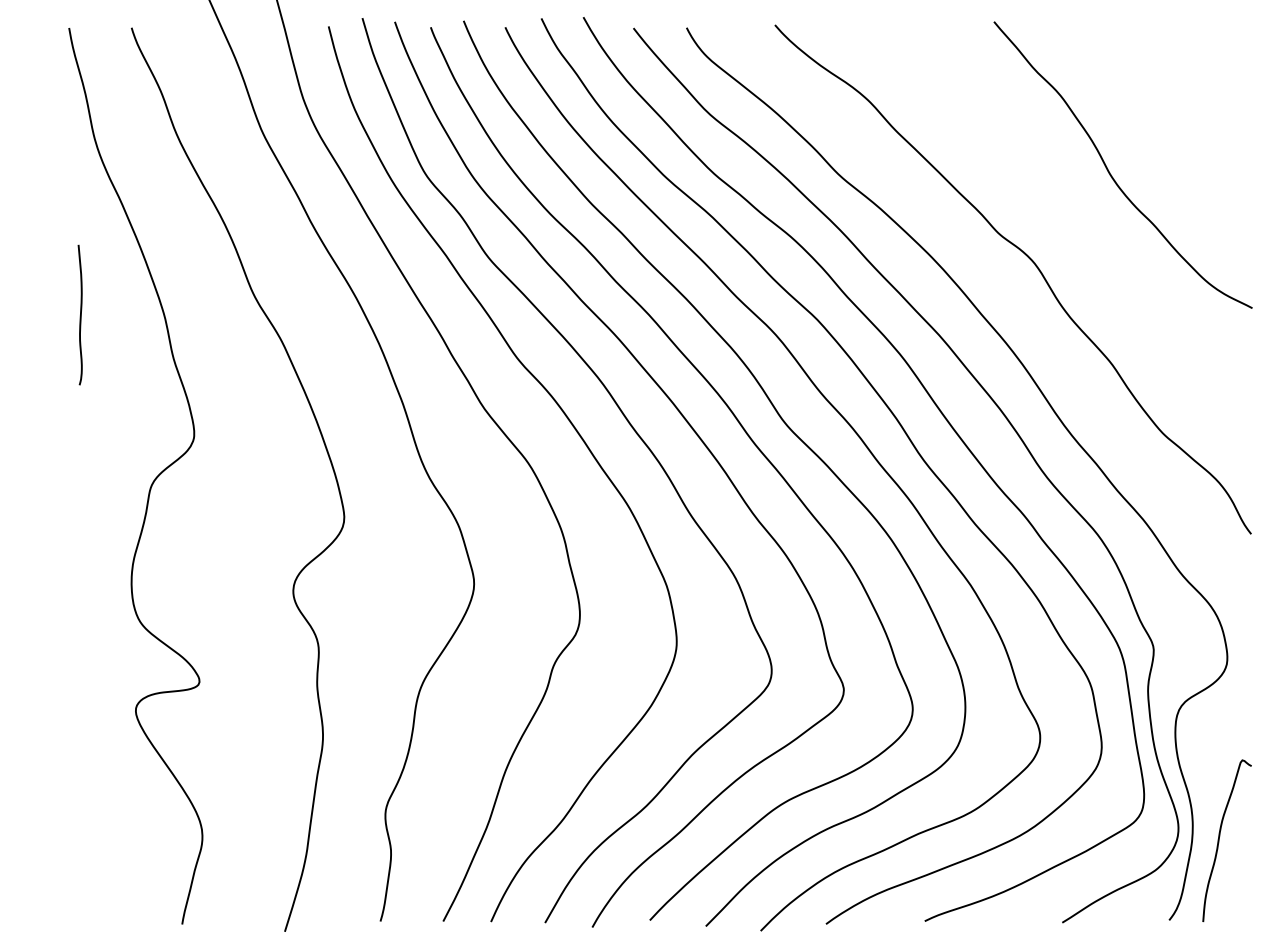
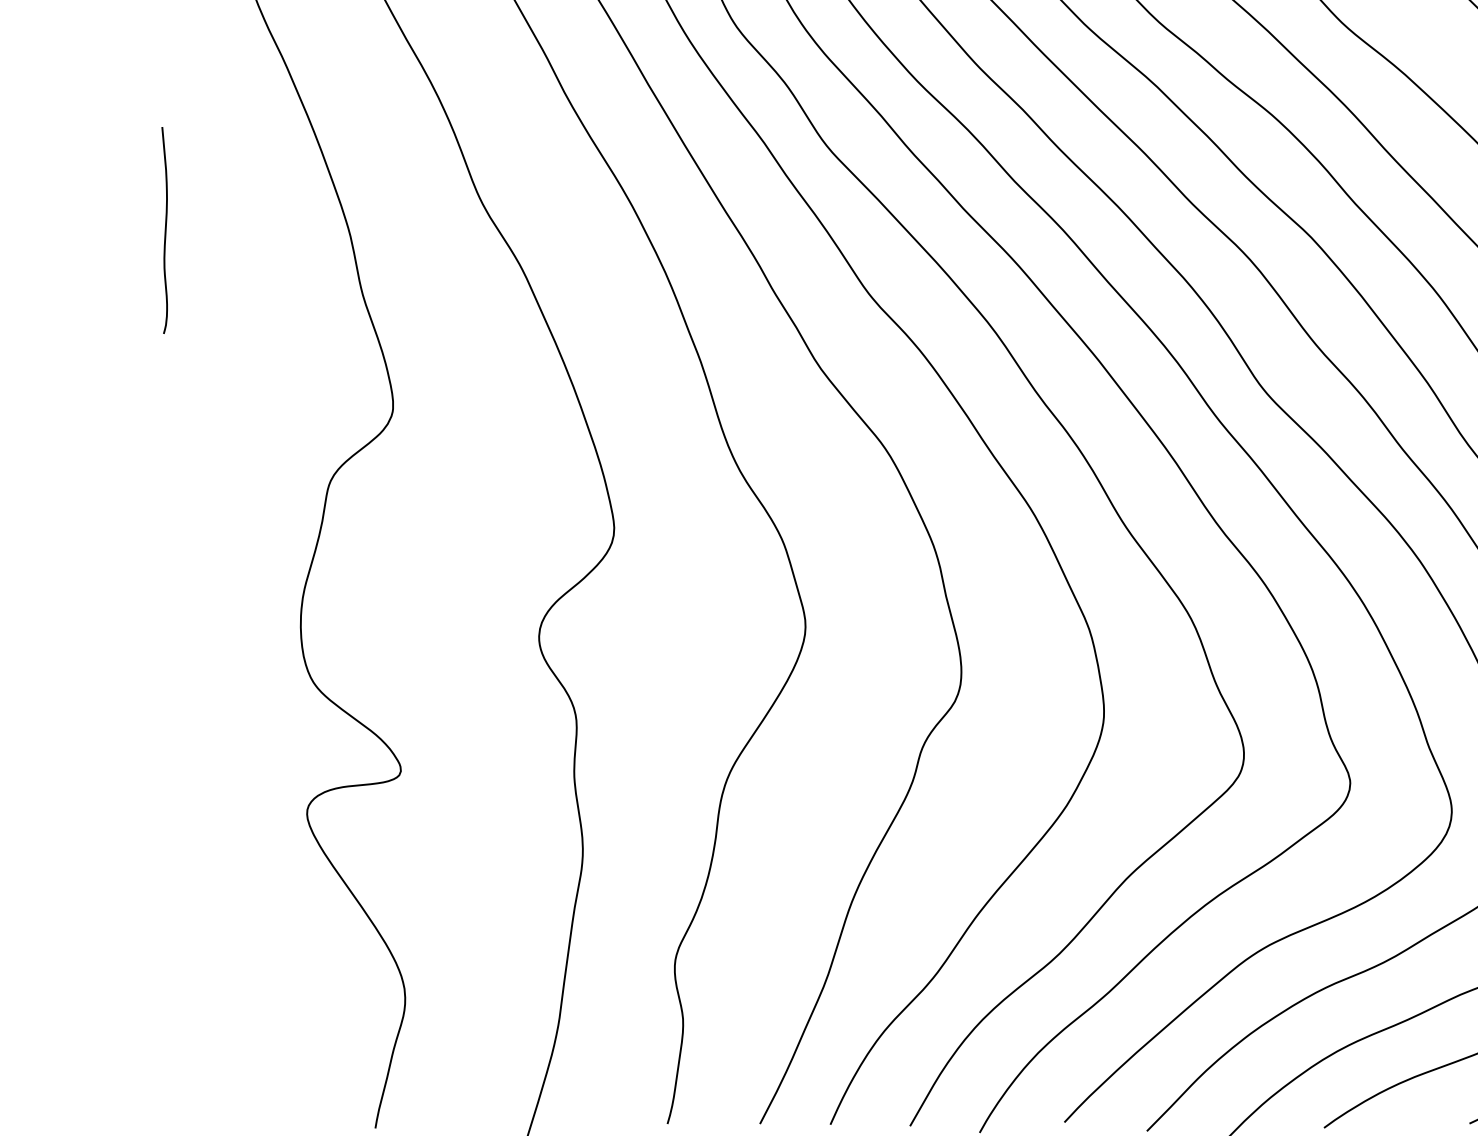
curve: (80, 314) -> (165, 229), moved

